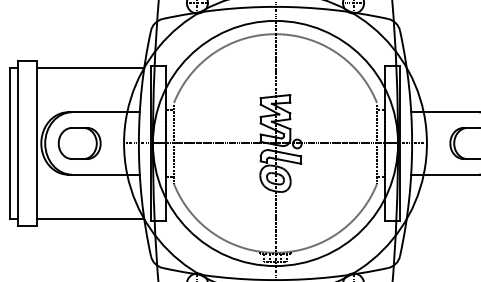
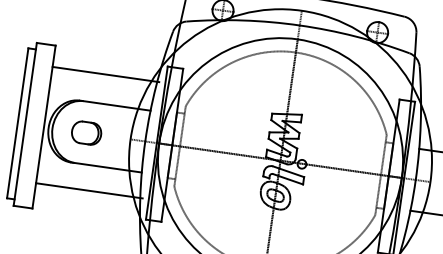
line: (90, 67) -> (105, 74), moved
part: (79, 143) -> (86, 133), size x0.7
line: (90, 219) -> (89, 191), moved

